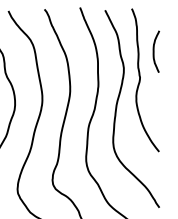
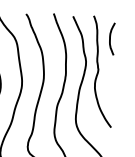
curve: (154, 51) -> (110, 38), moved

